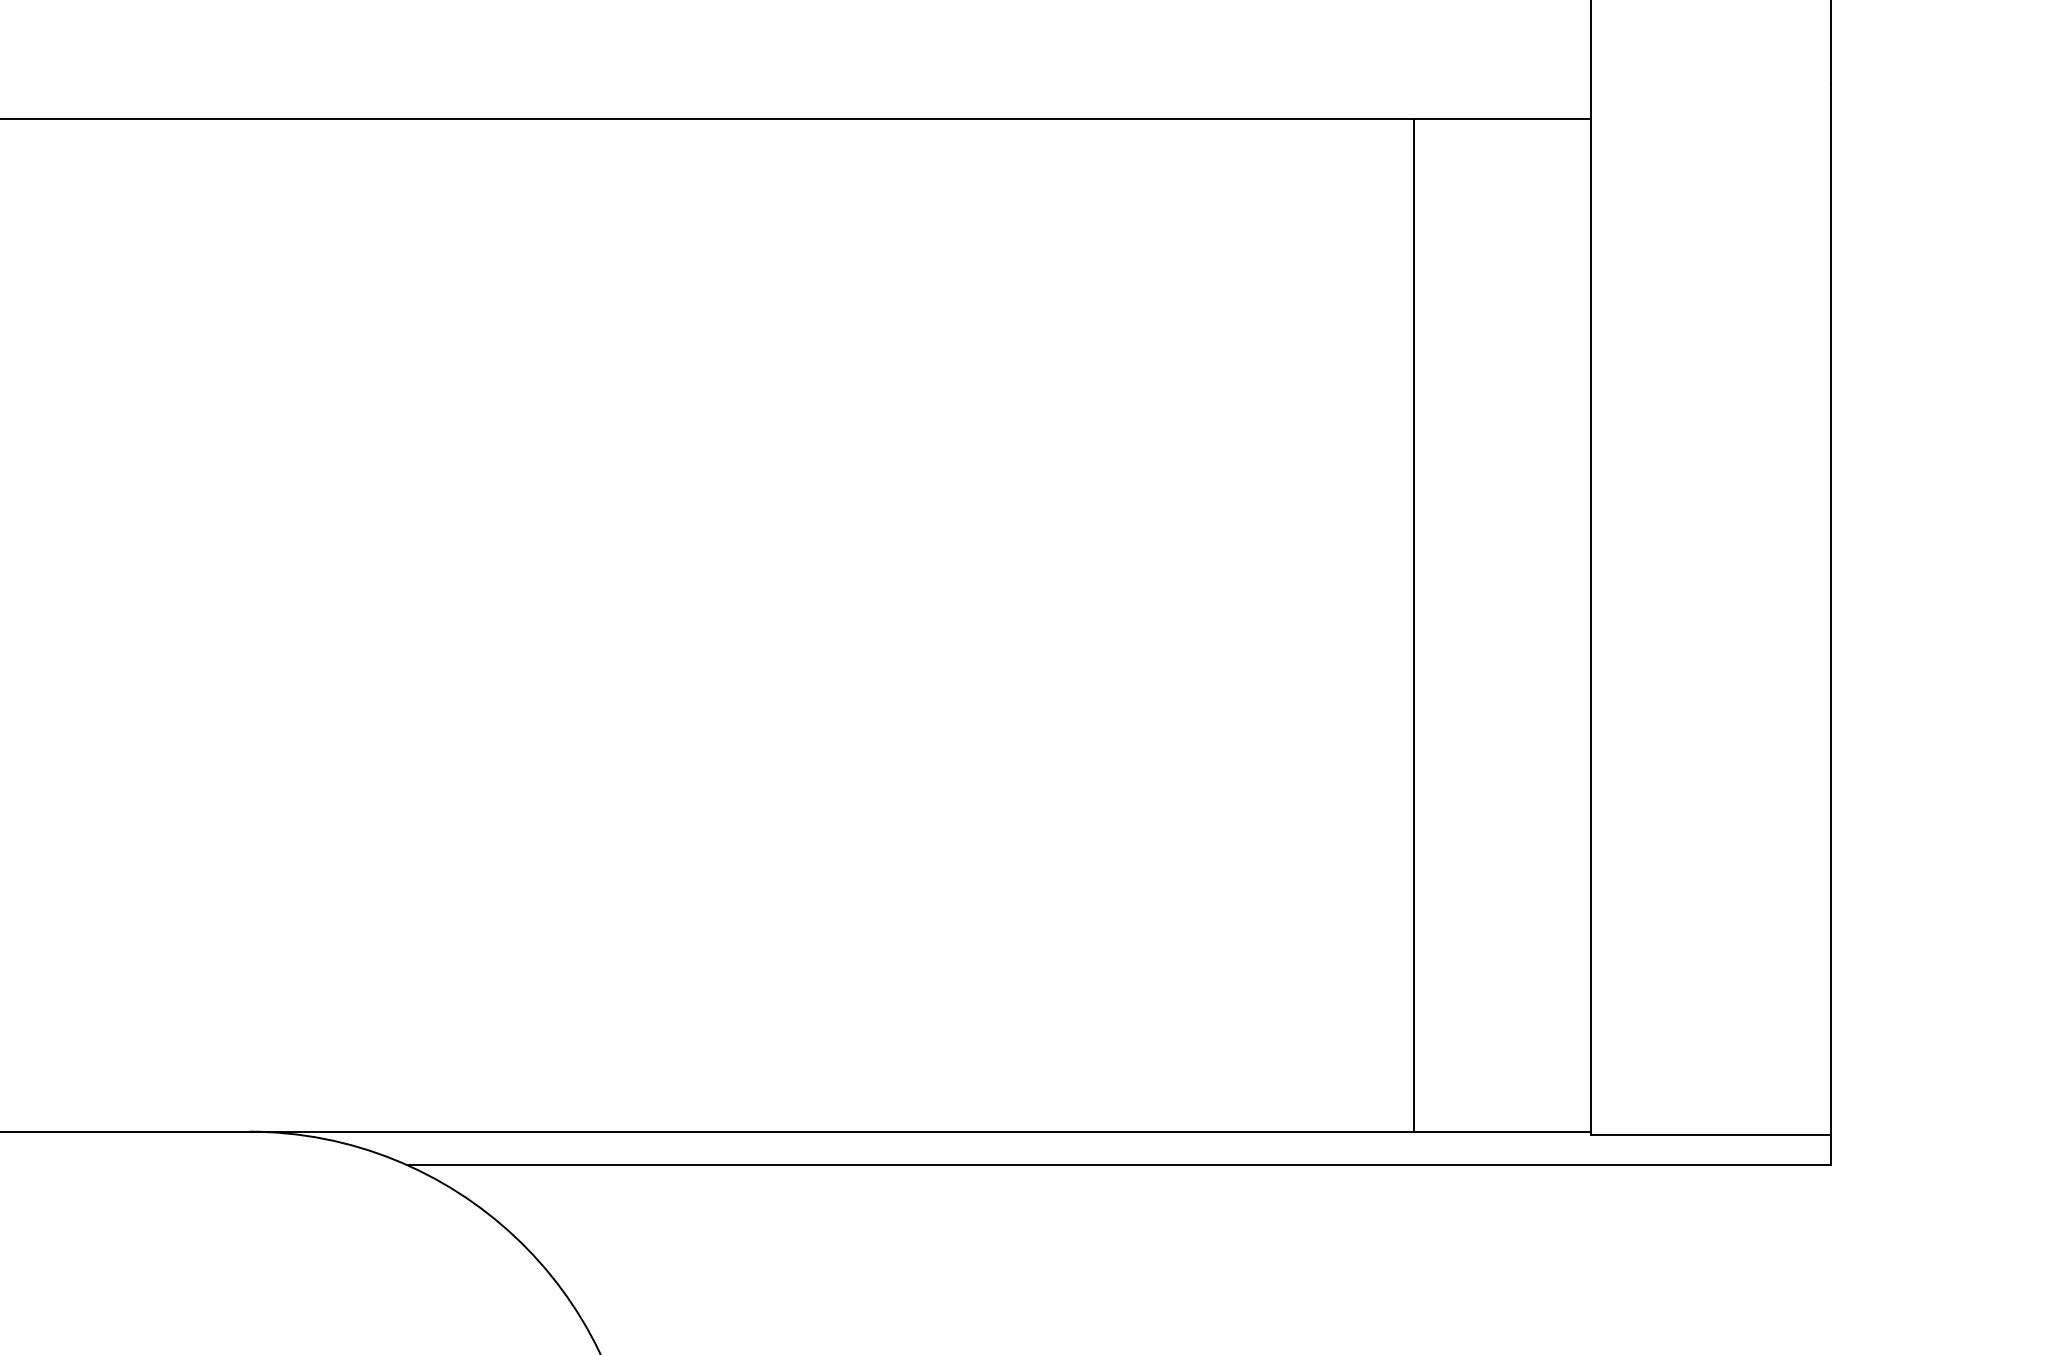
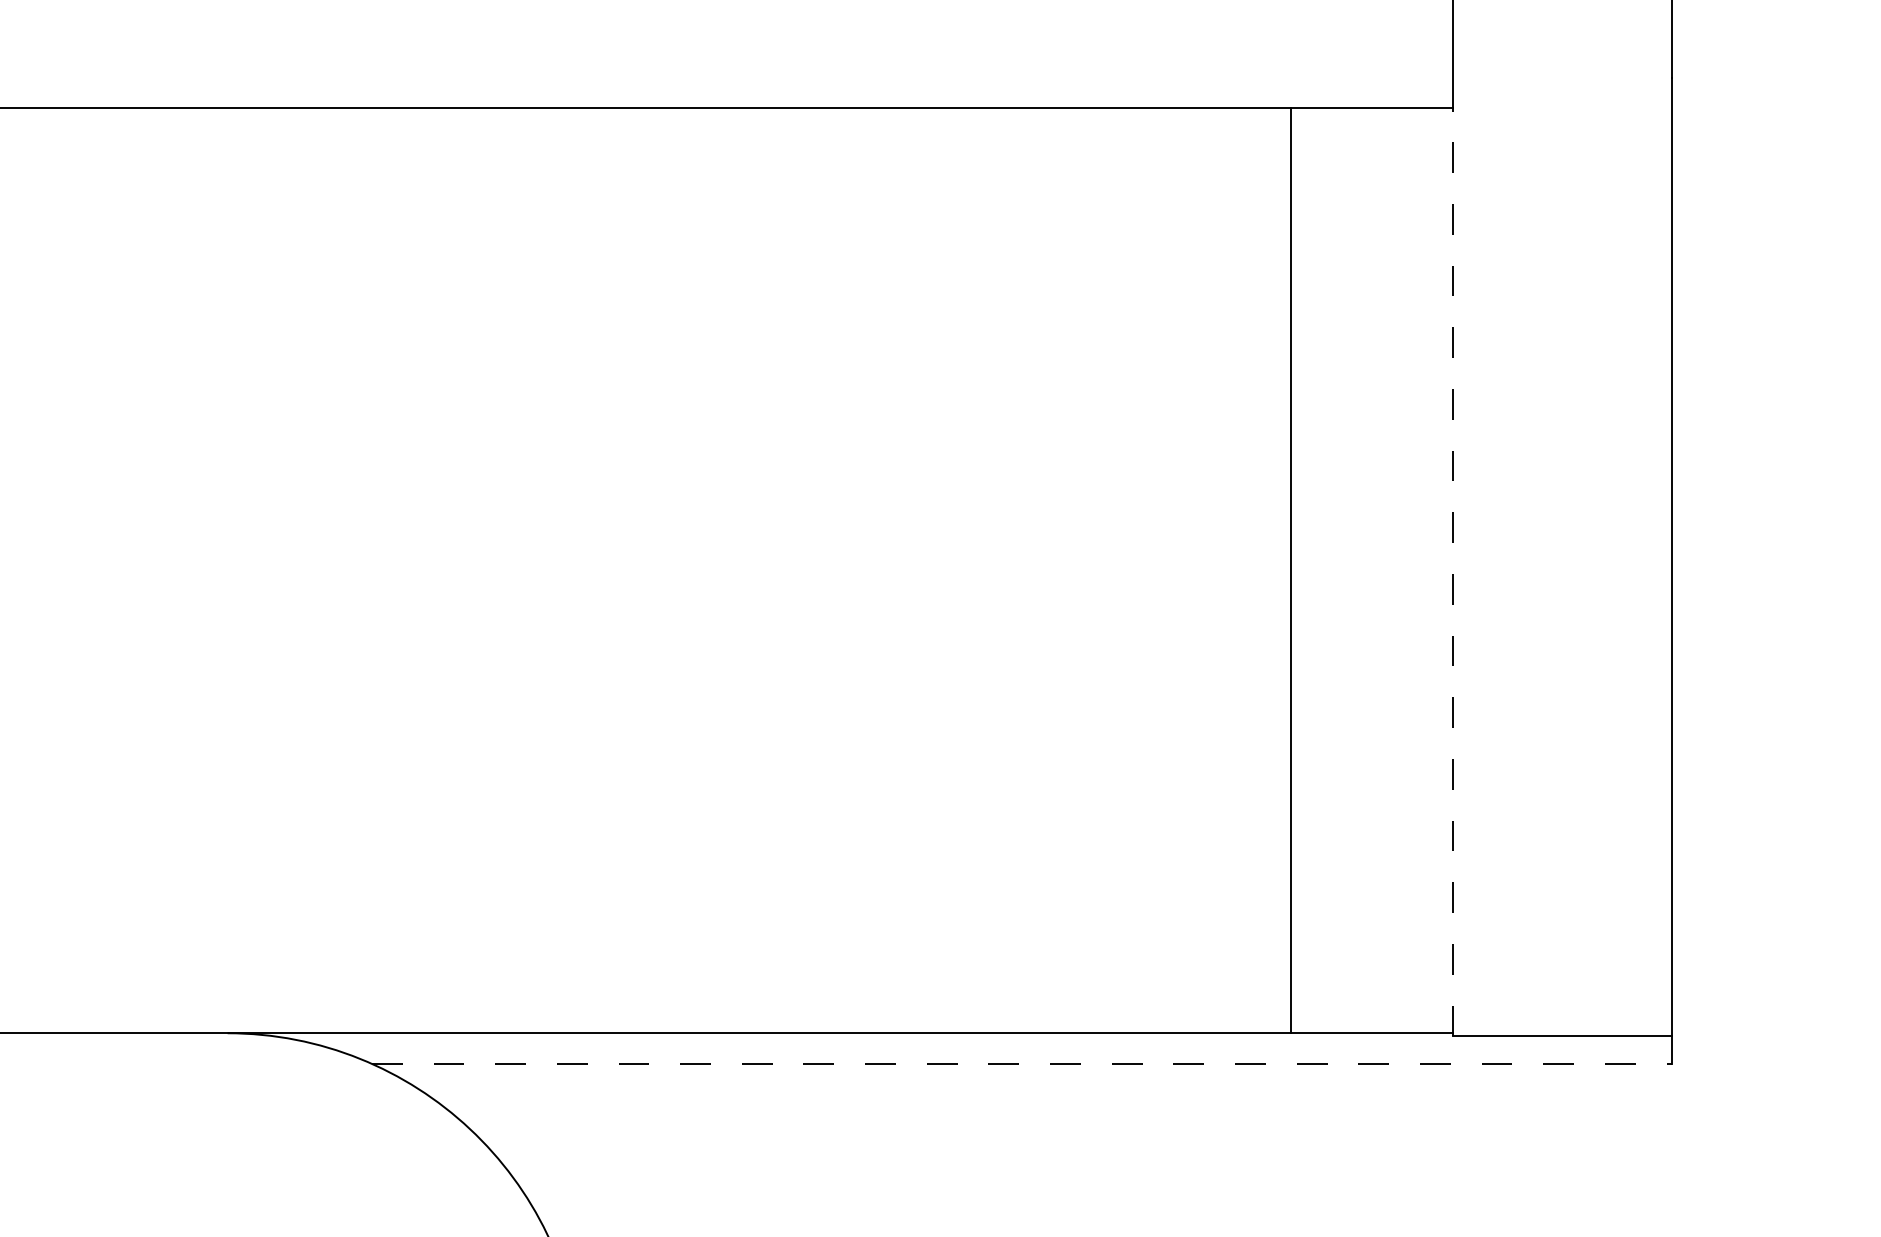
line: (1591, 626) -> (1453, 571), solid -> dashed
line: (1119, 1165) -> (1022, 1064), solid -> dashed

